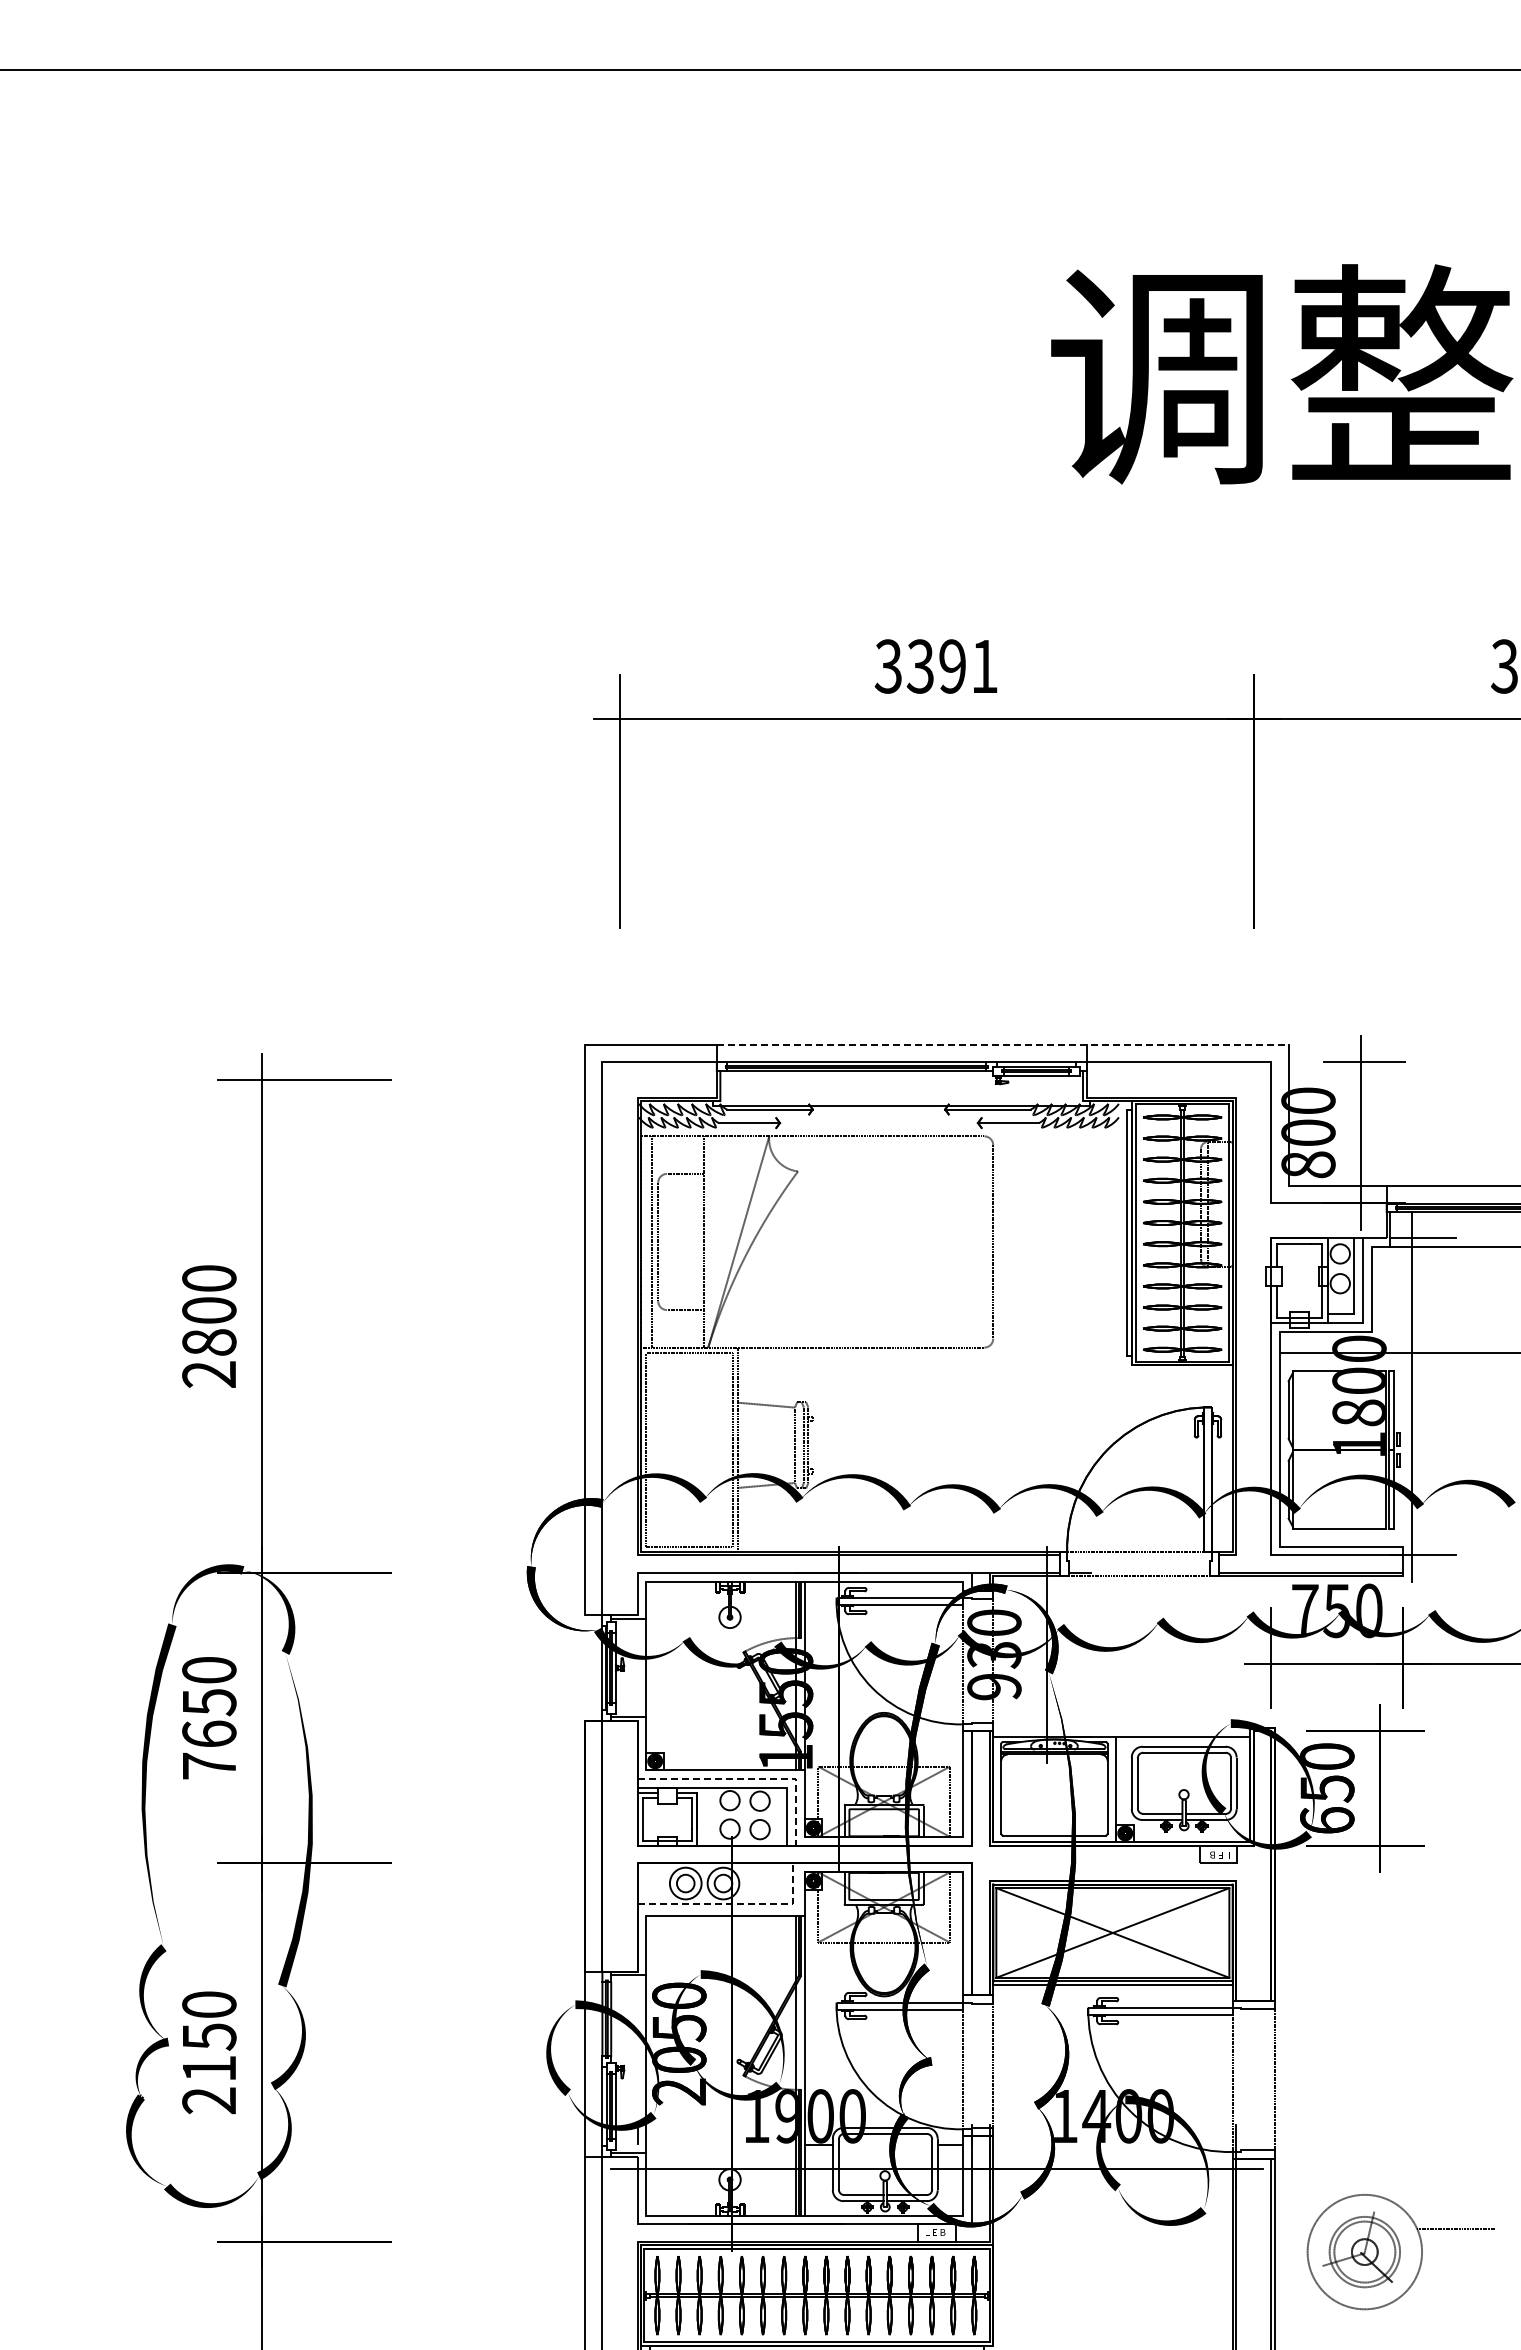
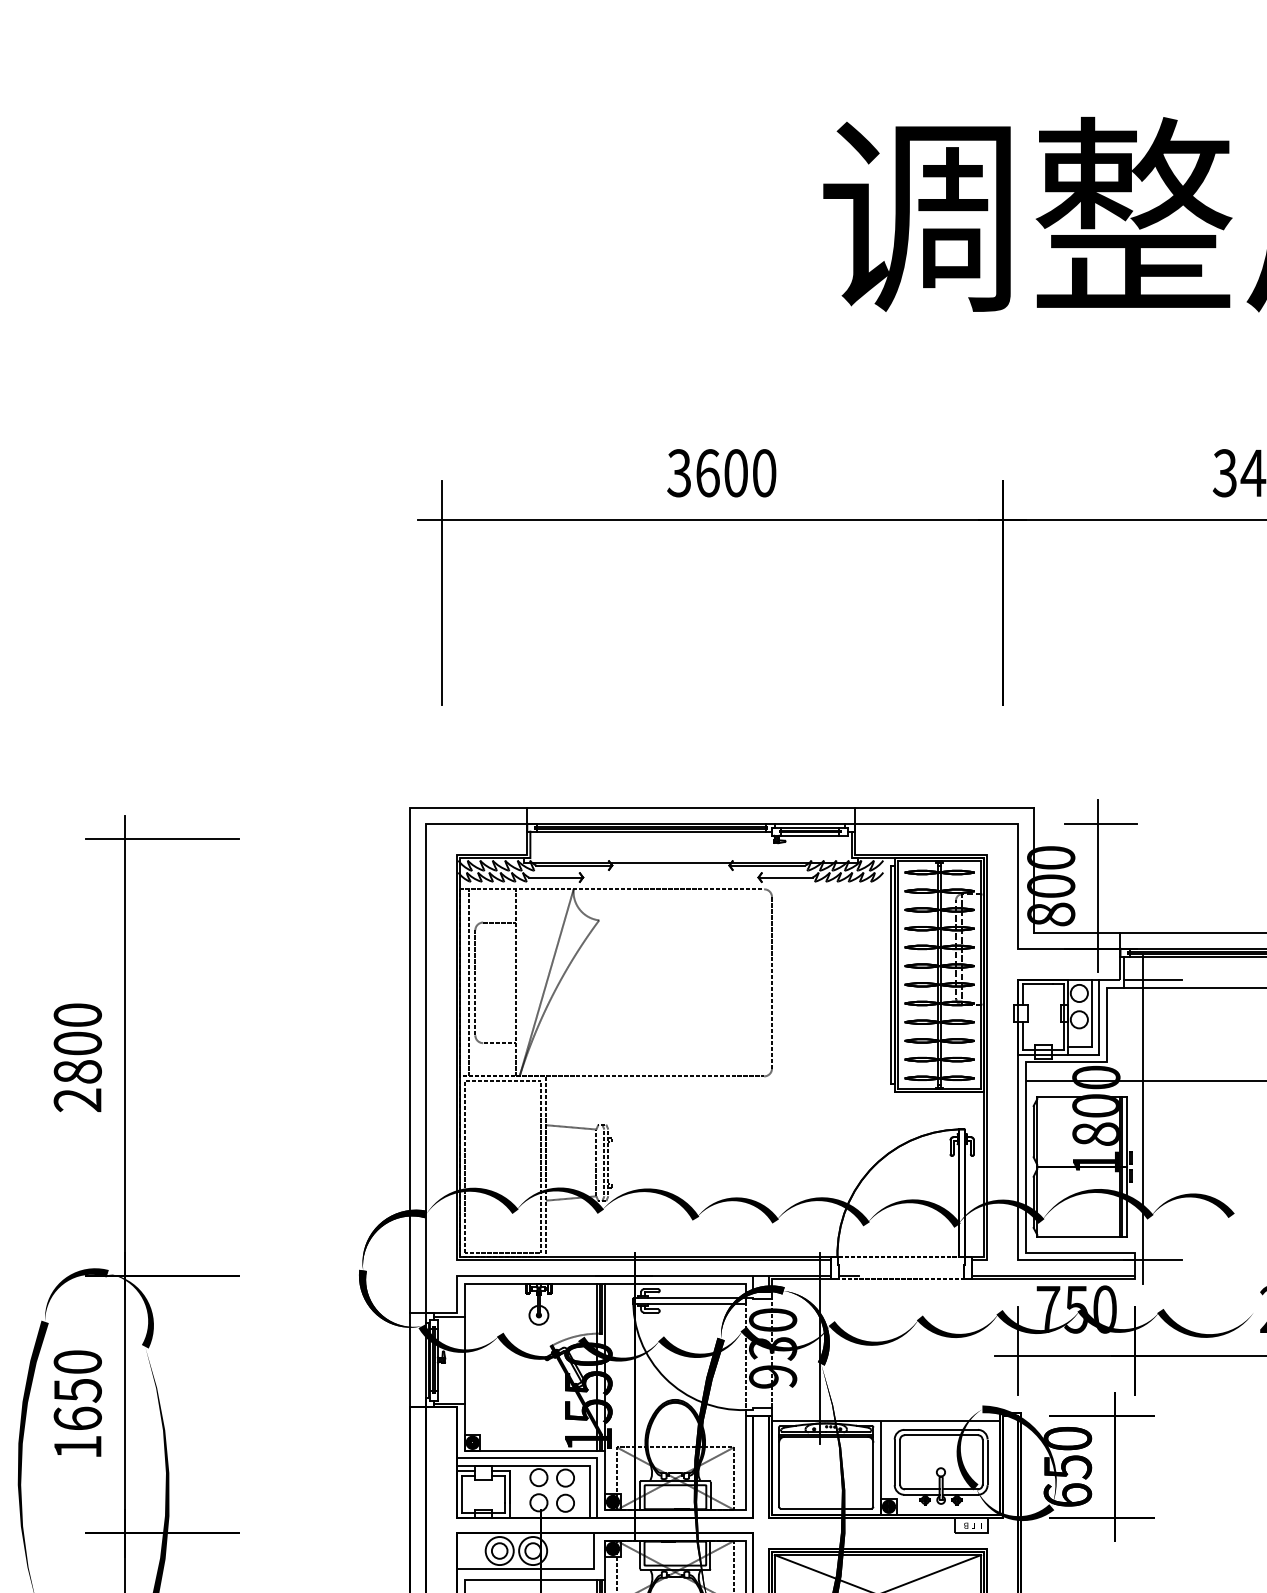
text: (951, 666) -> (735, 473), 3391 -> 3600
line: (1003, 1044) -> (781, 807), dashed -> solid
line: (584, 1667) -> (410, 1359), added
text: (209, 1765) -> (77, 1446), 7650 -> 1650
line: (751, 1778) -> (557, 1457), dashed -> solid
line: (736, 1903) -> (544, 1568), dashed -> solid

